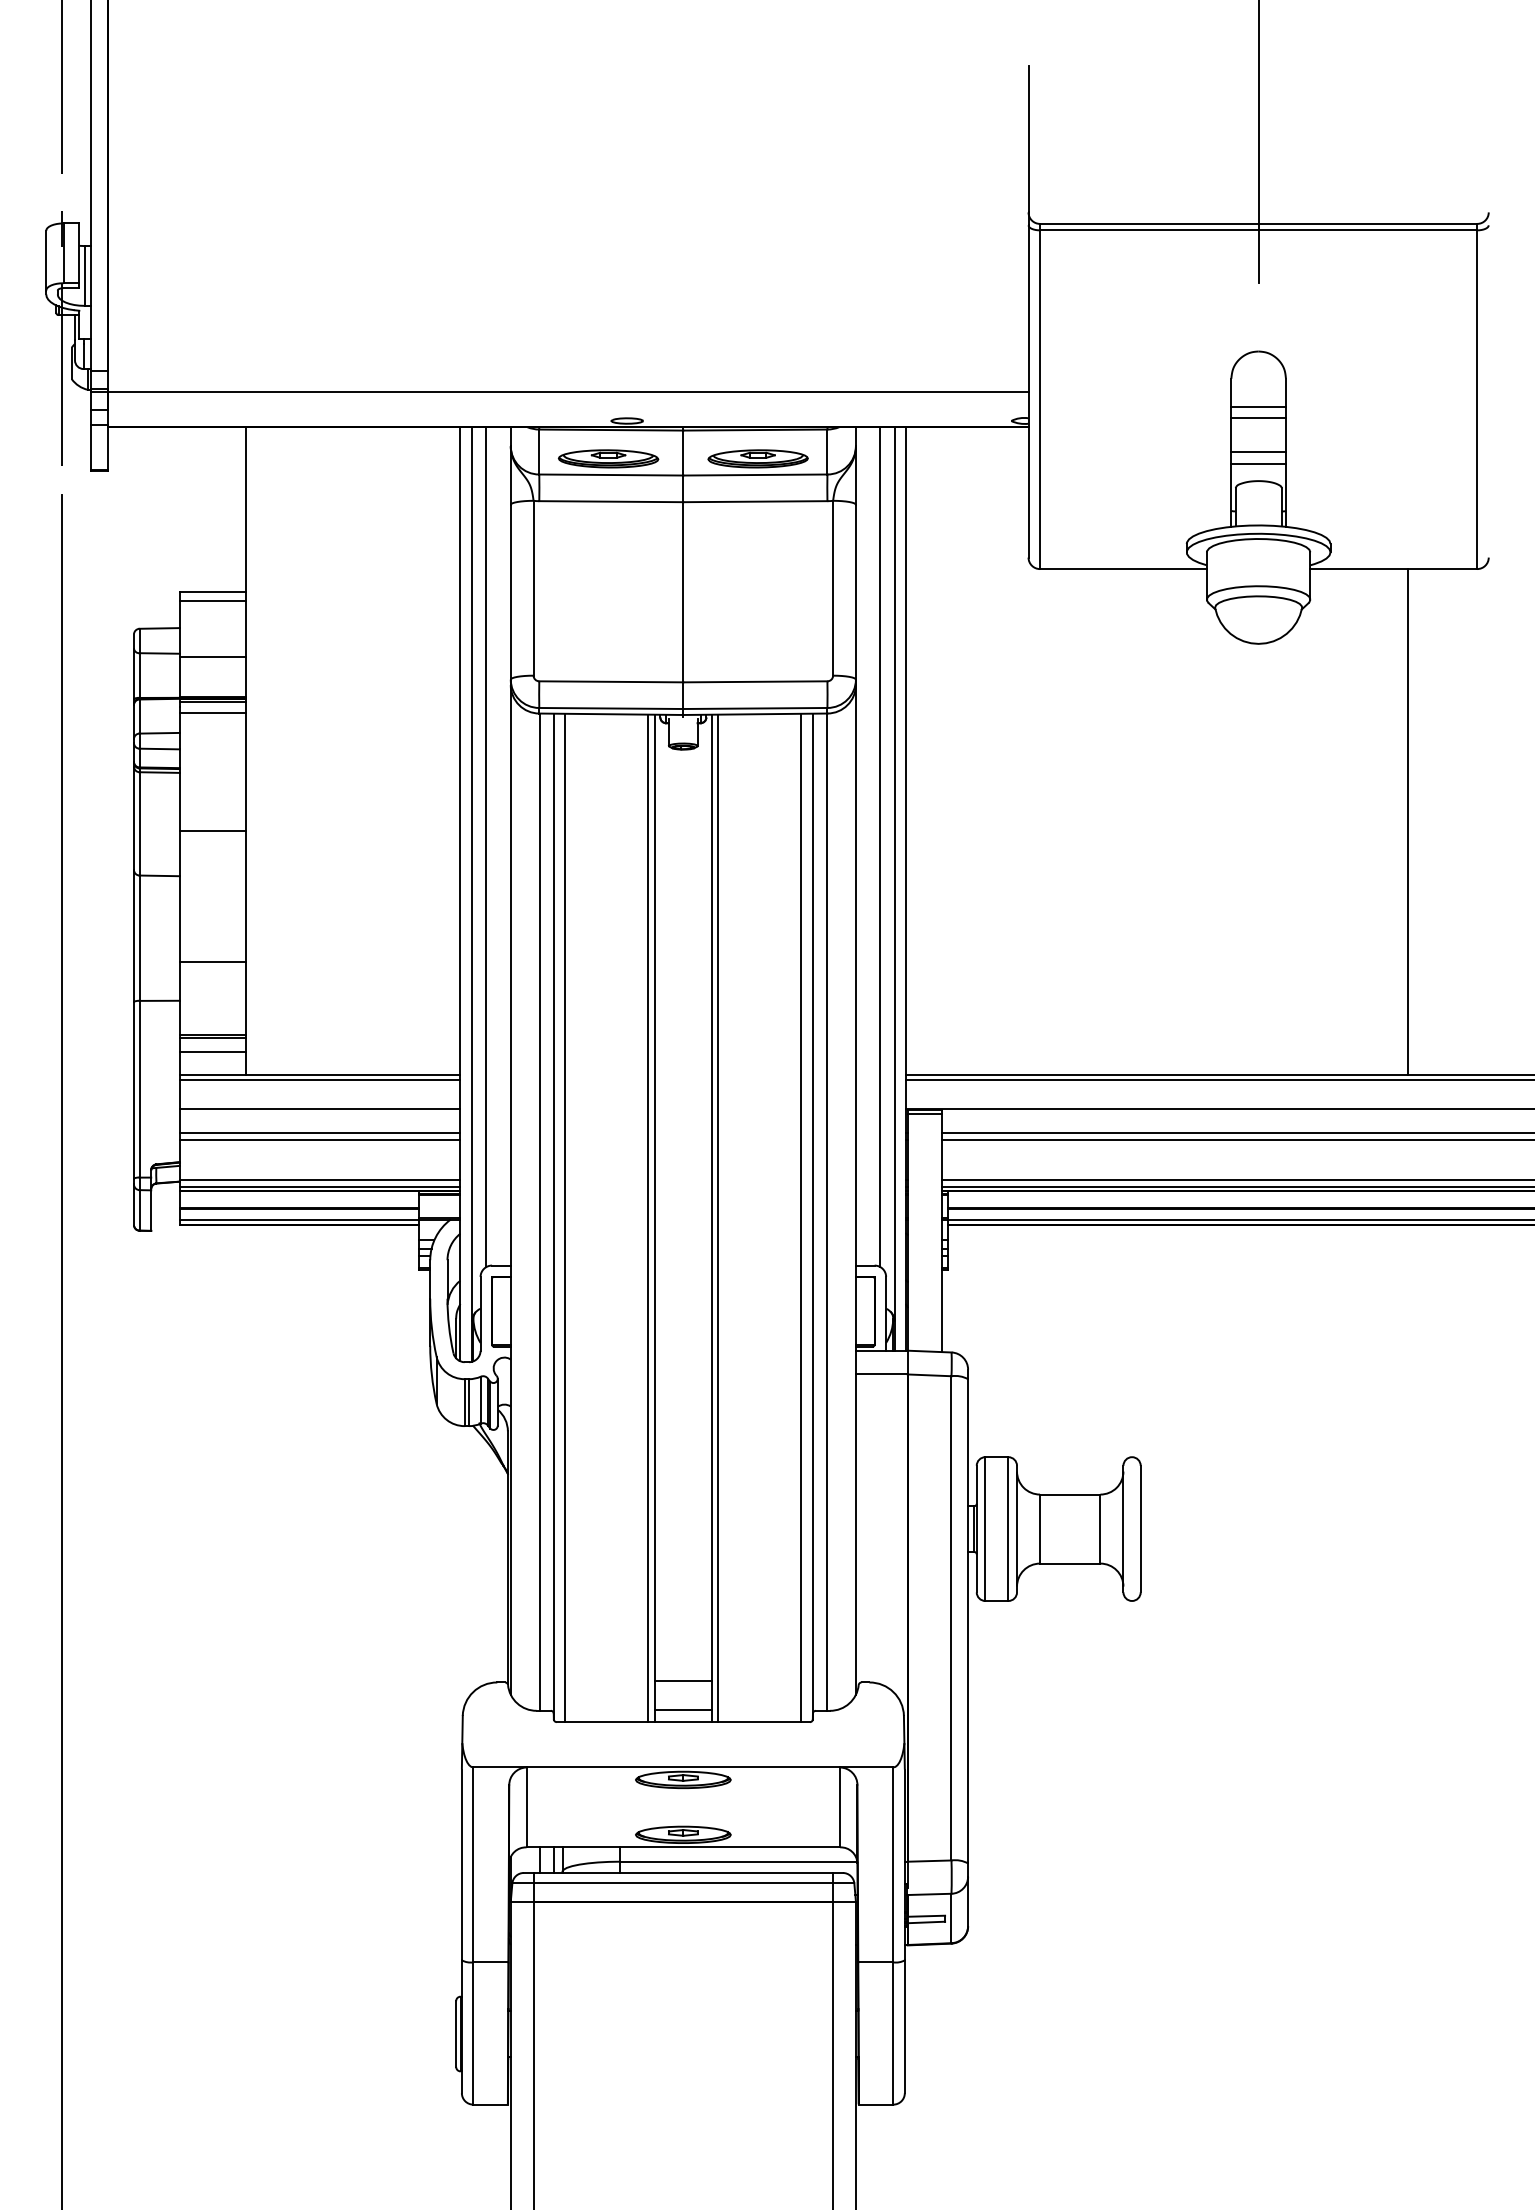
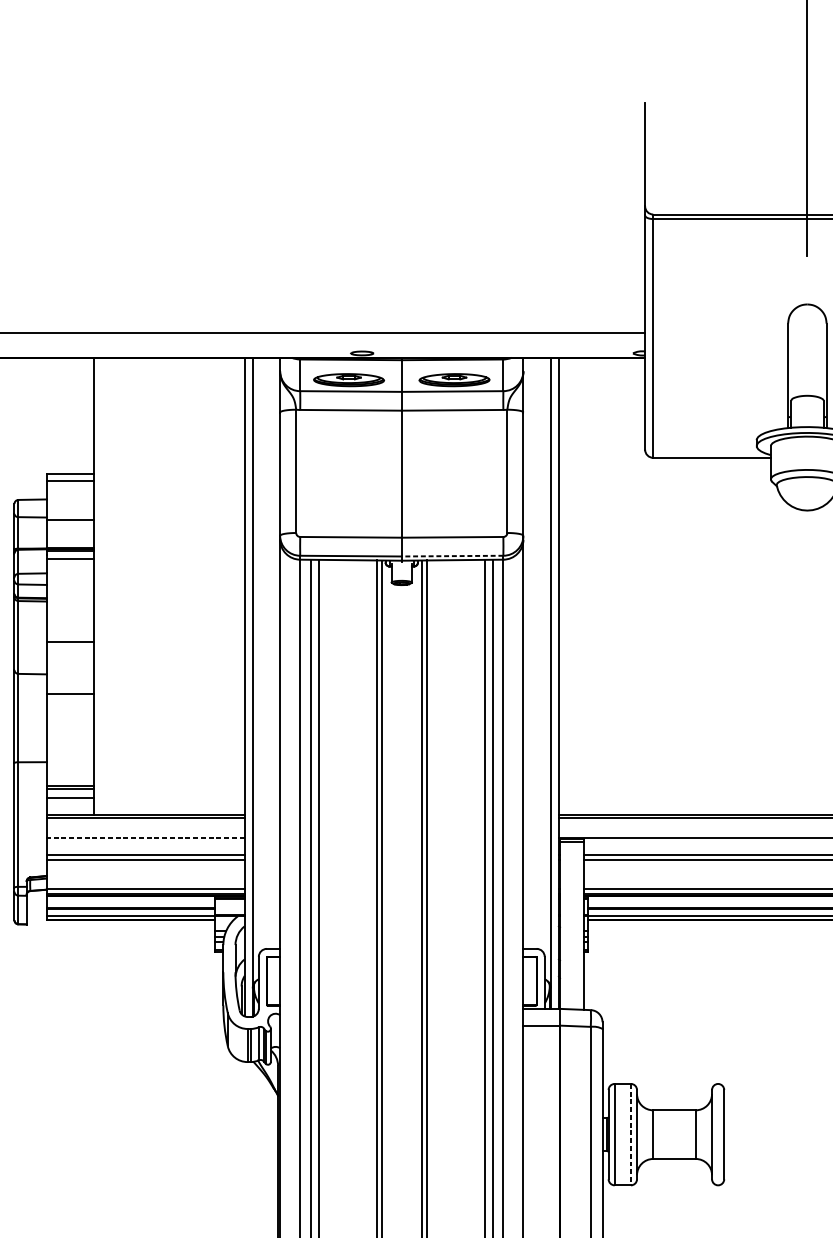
line: (1258, 407) -> (807, 343), removed
line: (1258, 418) -> (807, 351), removed
line: (1258, 452) -> (807, 375), removed
line: (1258, 463) -> (807, 383), removed
line: (754, 708) -> (451, 556), solid -> dashed
line: (486, 847) -> (263, 654), removed
line: (880, 847) -> (540, 654), removed
line: (212, 962) -> (69, 694), moved
line: (319, 1108) -> (145, 838), solid -> dashed
line: (1008, 1529) -> (631, 1134), solid -> dashed

